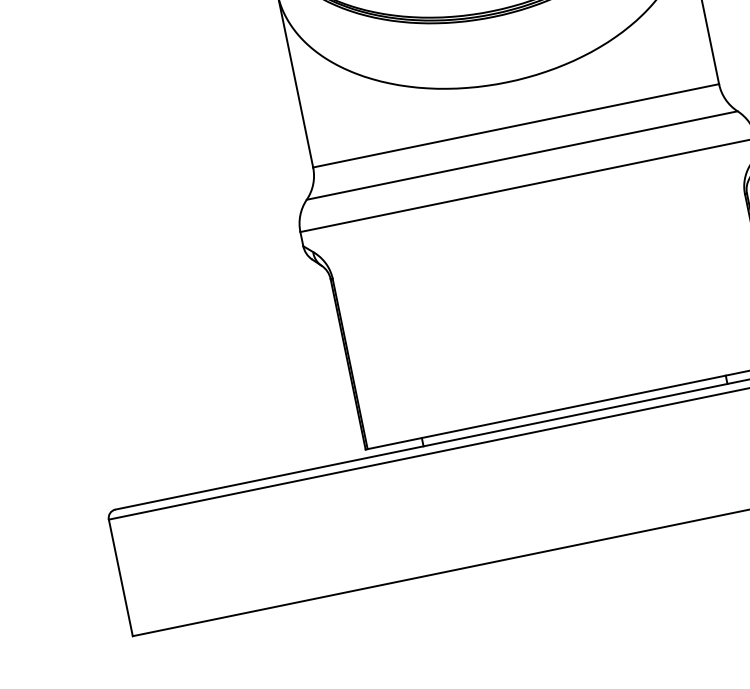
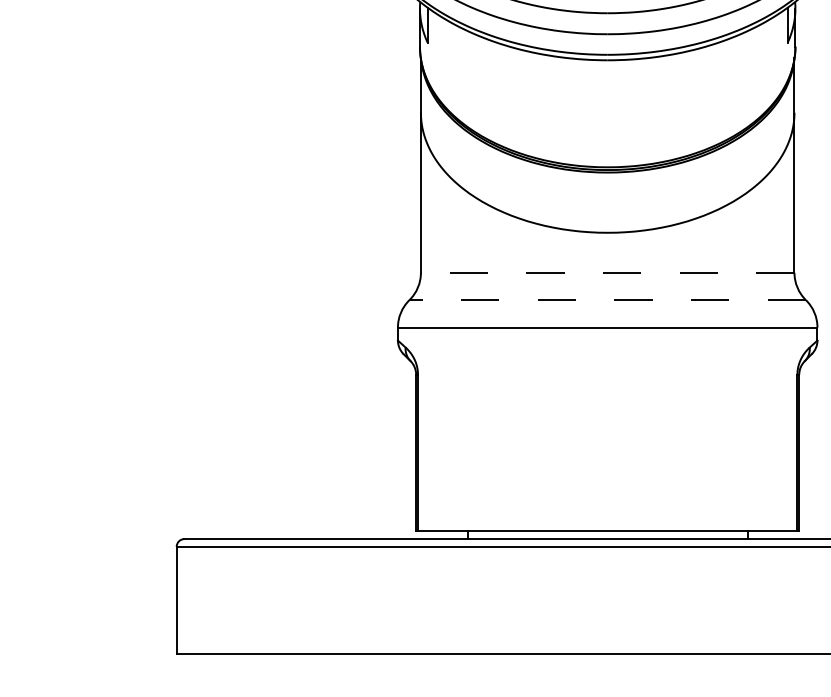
line: (515, 125) -> (607, 272), solid -> dashed
line: (522, 155) -> (607, 300), solid -> dashed

